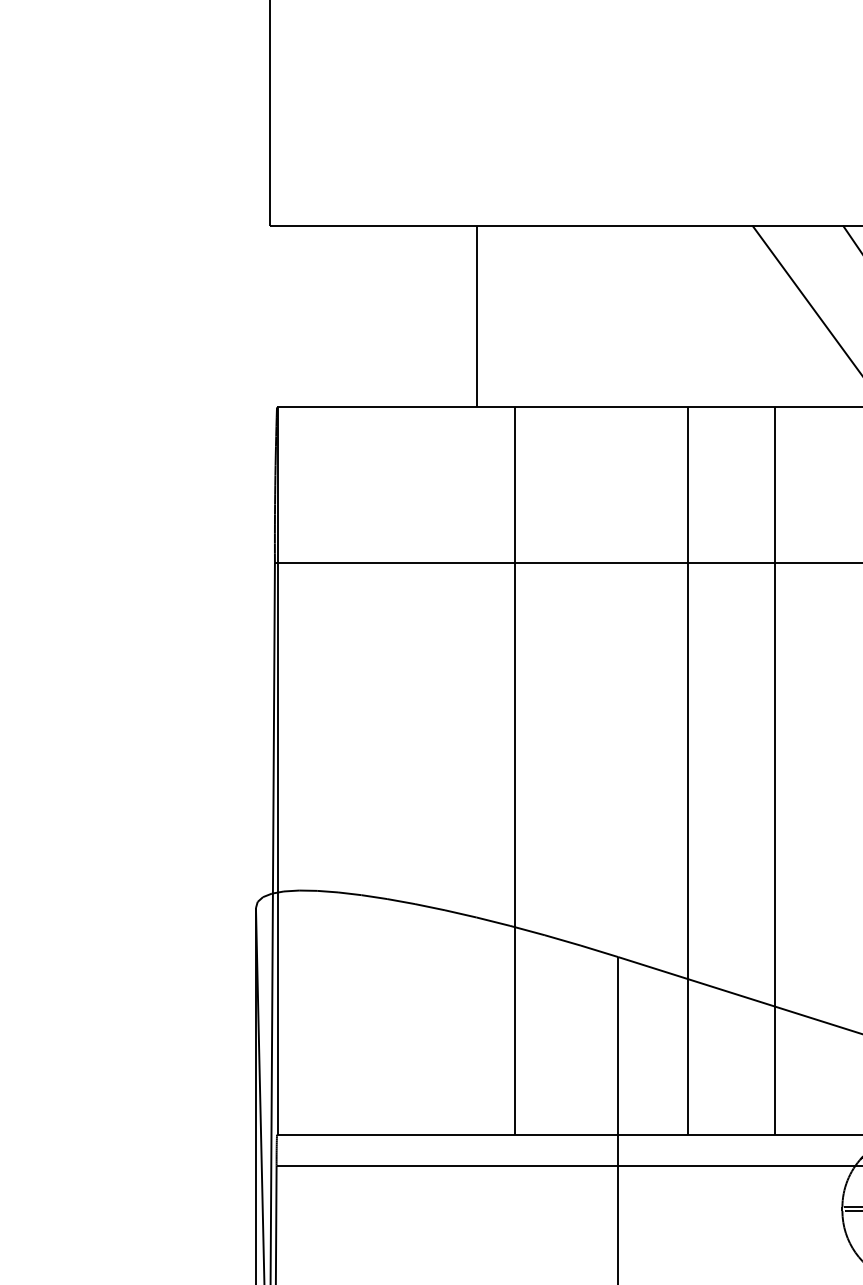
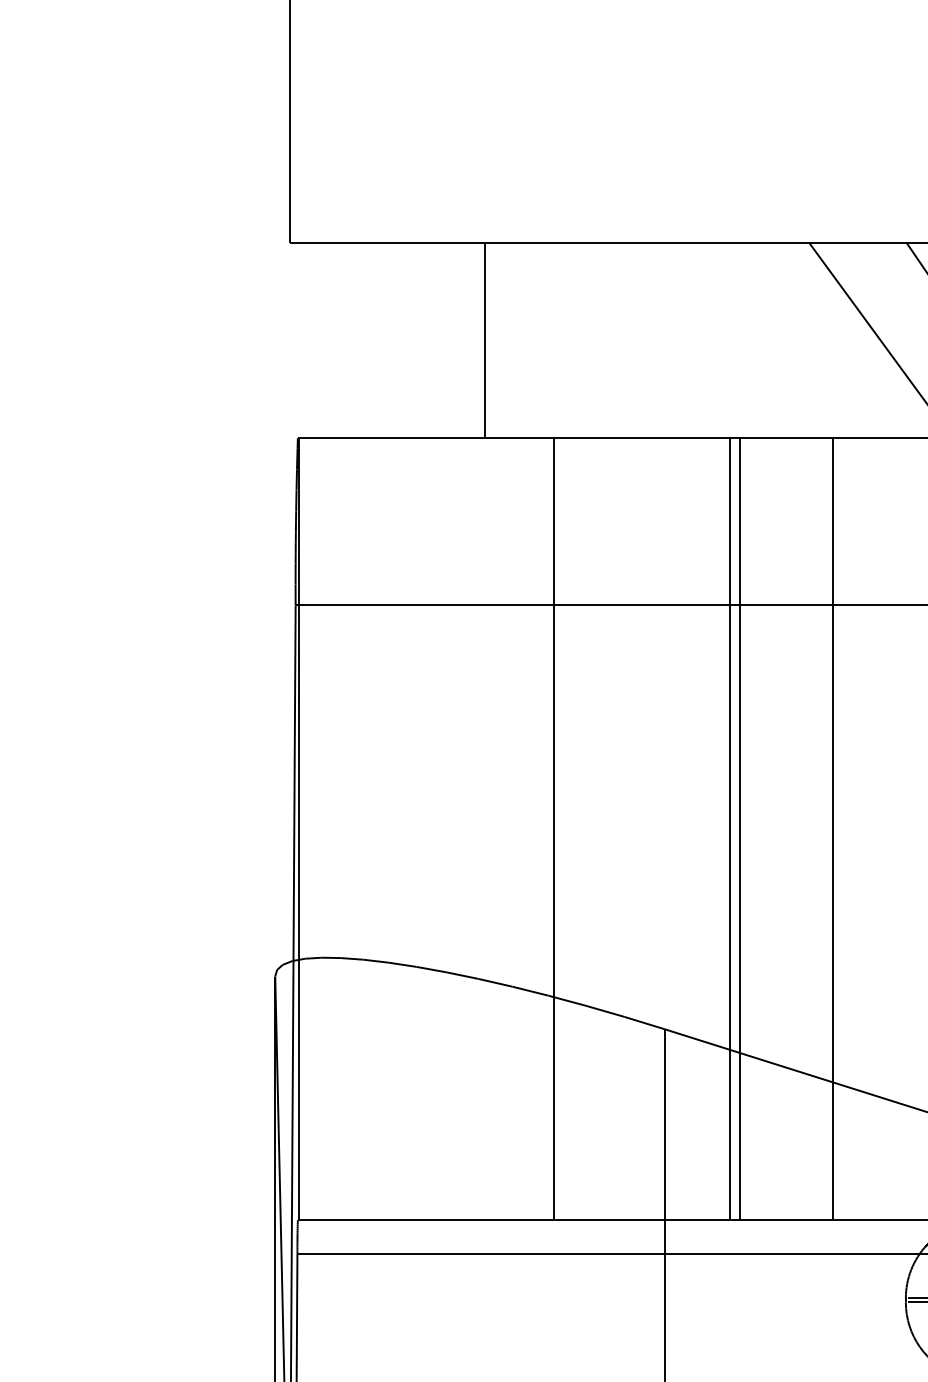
line: (477, 316) -> (485, 340), moved
line: (678, 770) -> (729, 828), added

